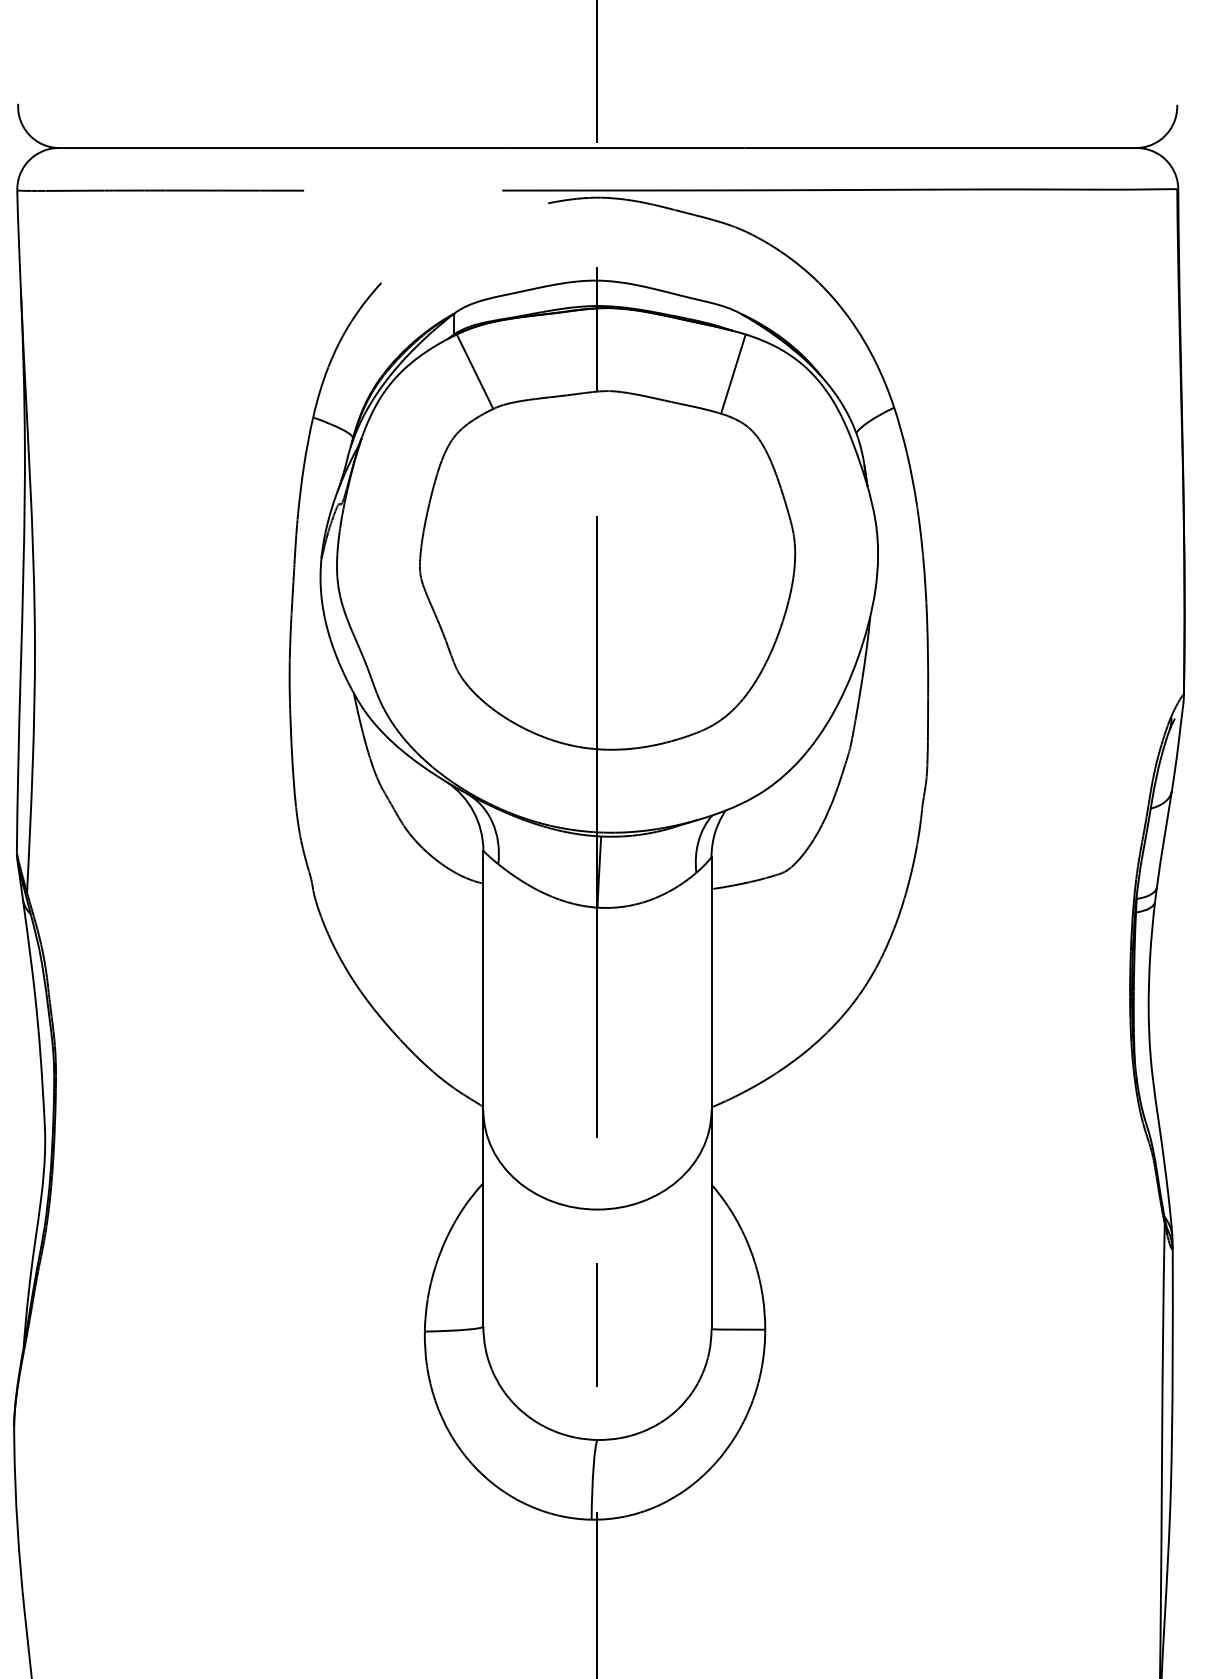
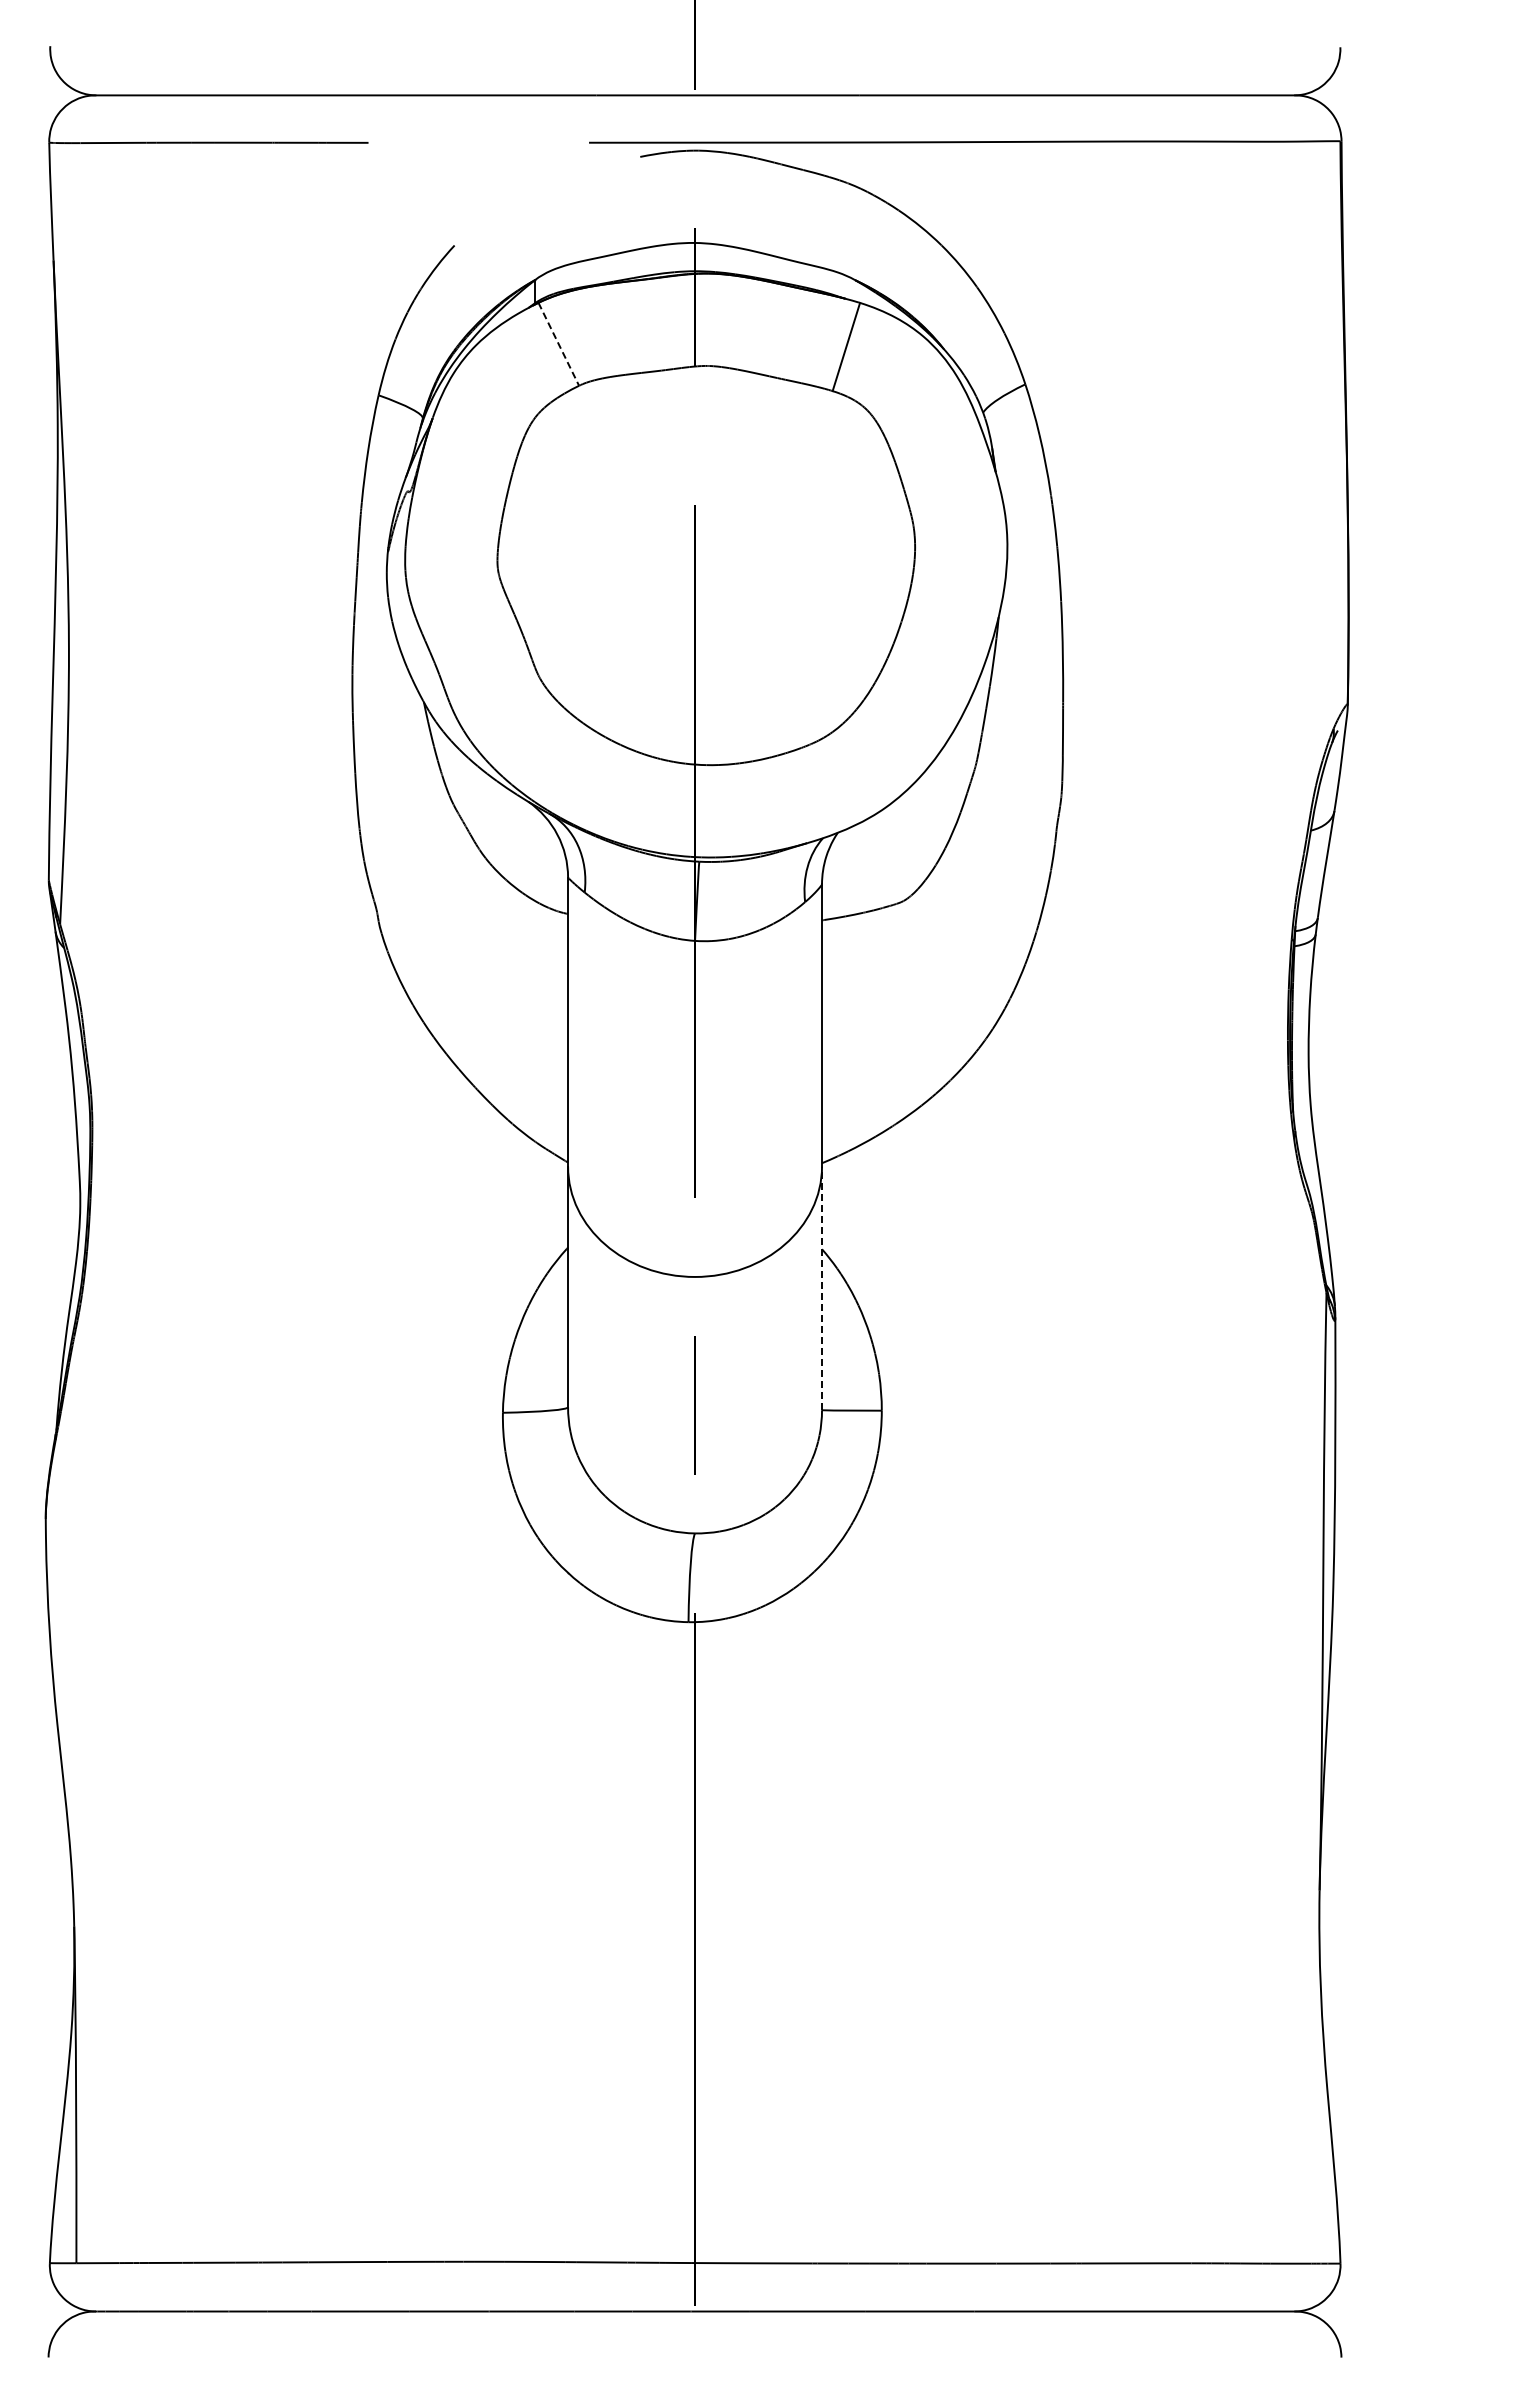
line: (475, 371) -> (559, 344), solid -> dashed
line: (711, 1219) -> (822, 1288), solid -> dashed

